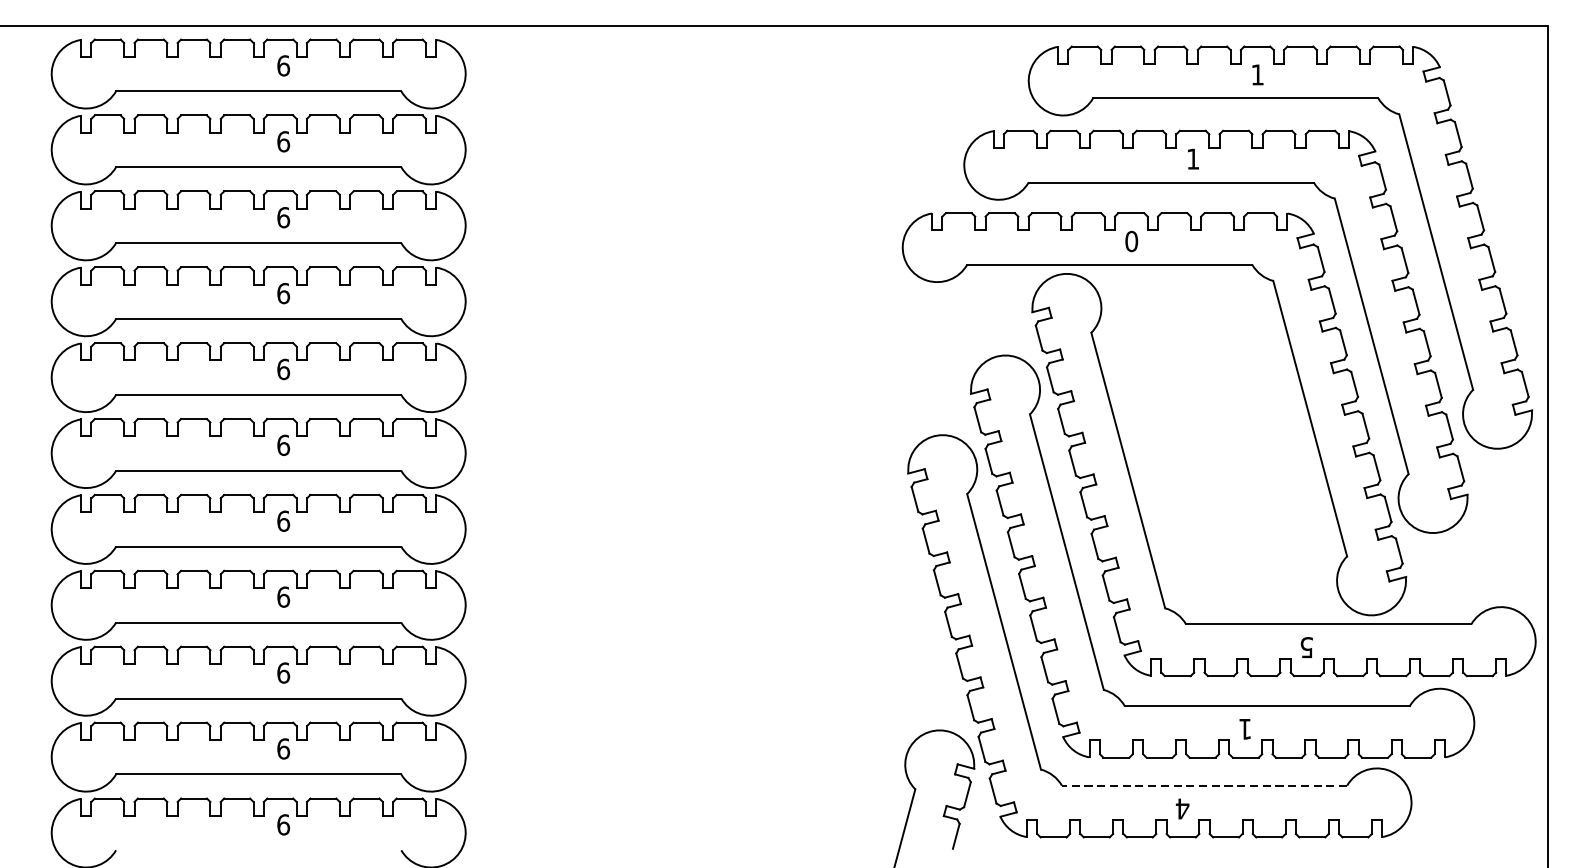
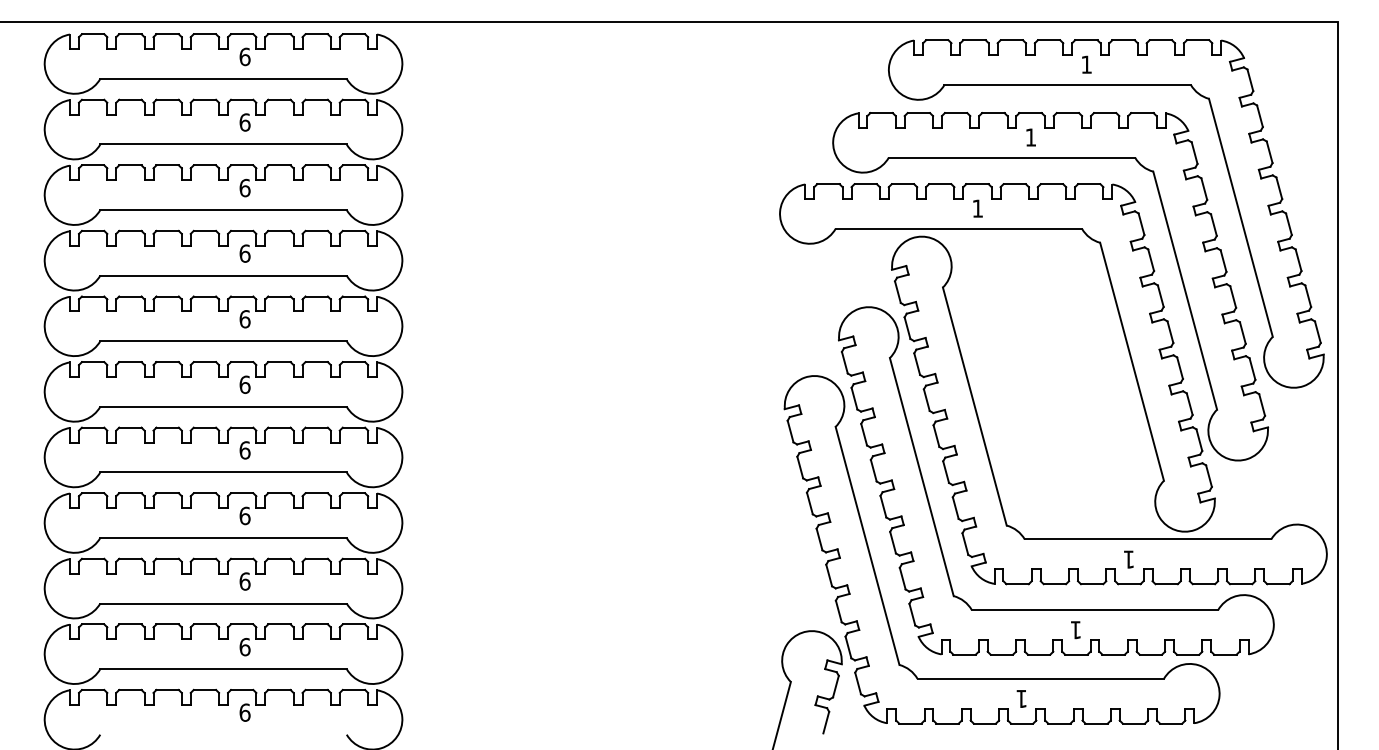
text: (1131, 241) -> (977, 208), 0 -> 1
text: (1307, 647) -> (1129, 559), 5 -> 1
line: (1204, 785) -> (1040, 678), dashed -> solid
text: (1182, 808) -> (1021, 698), 4 -> 1

